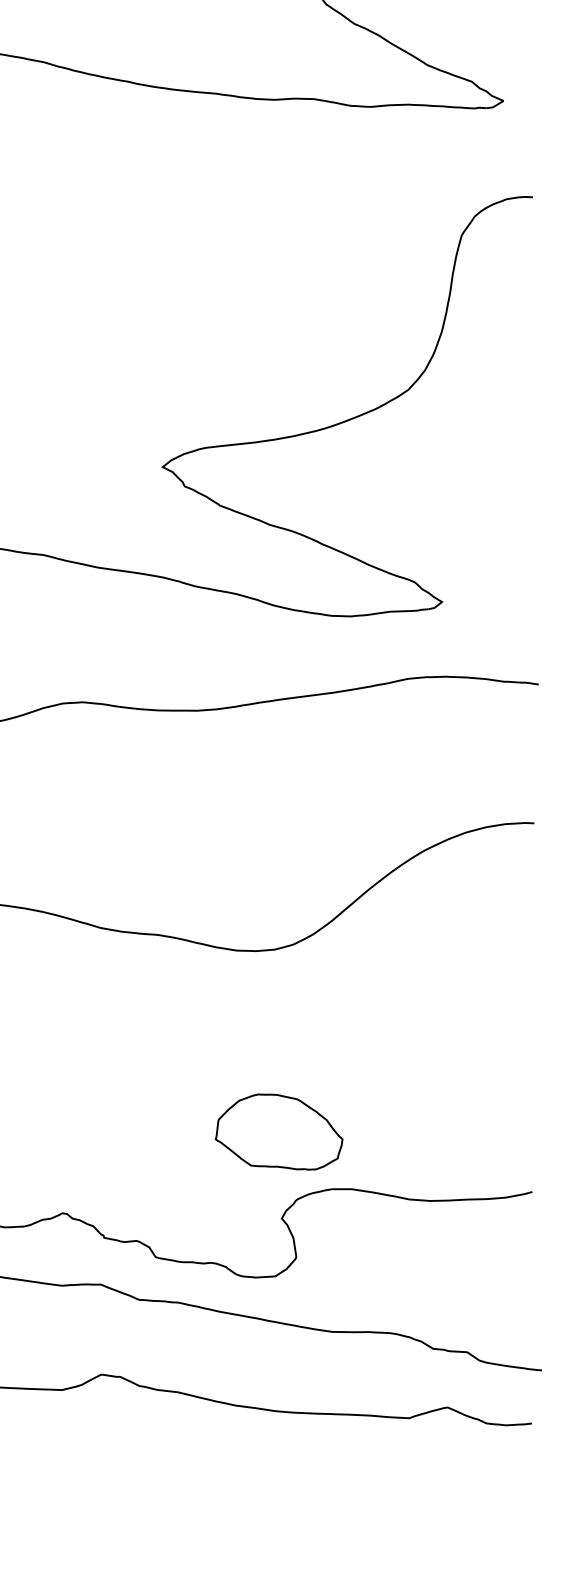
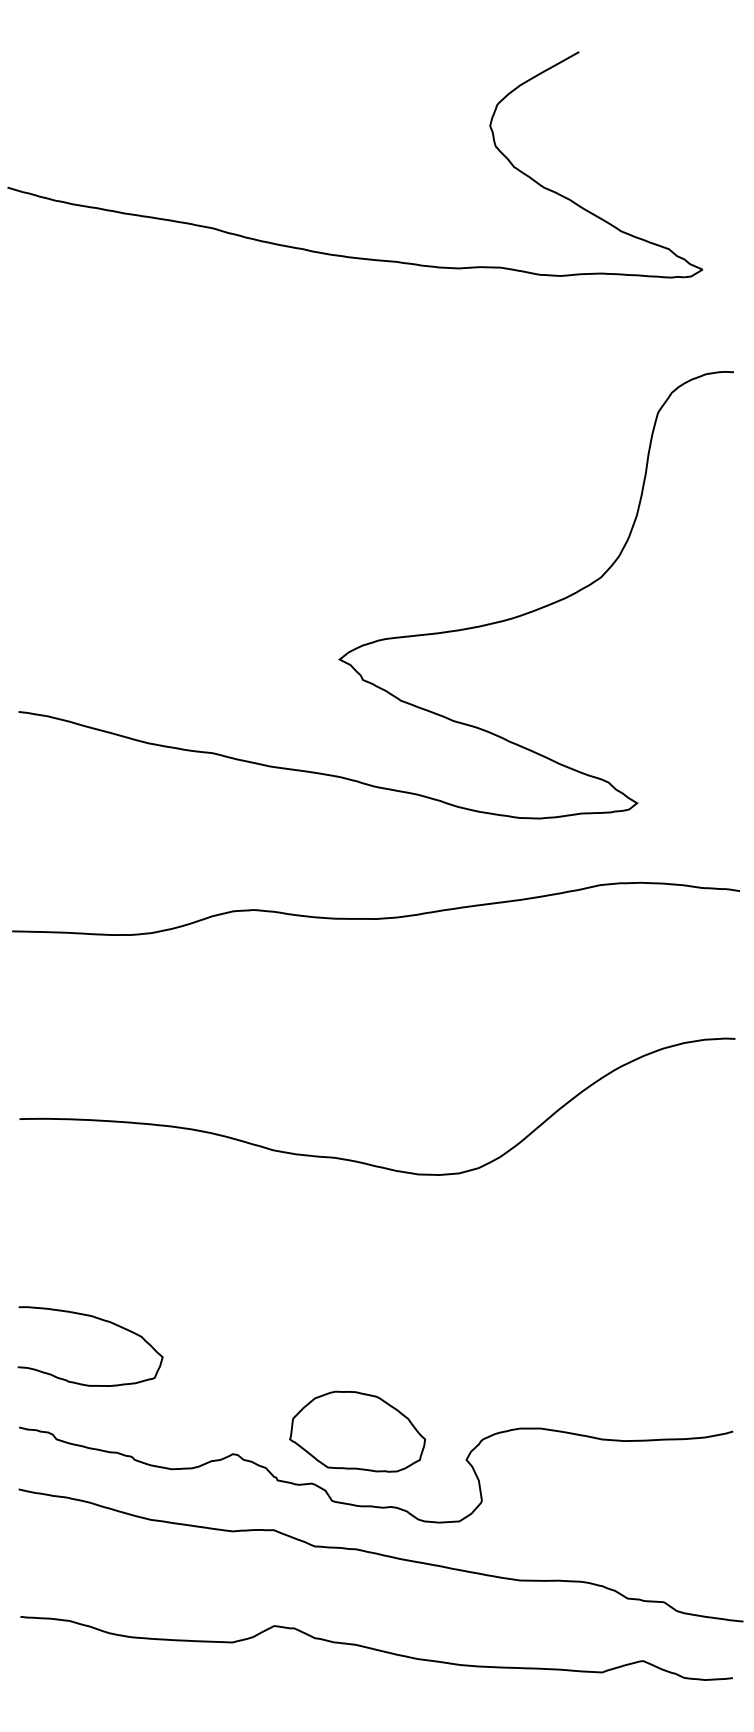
part: (279, 1131) -> (357, 1431), moved

